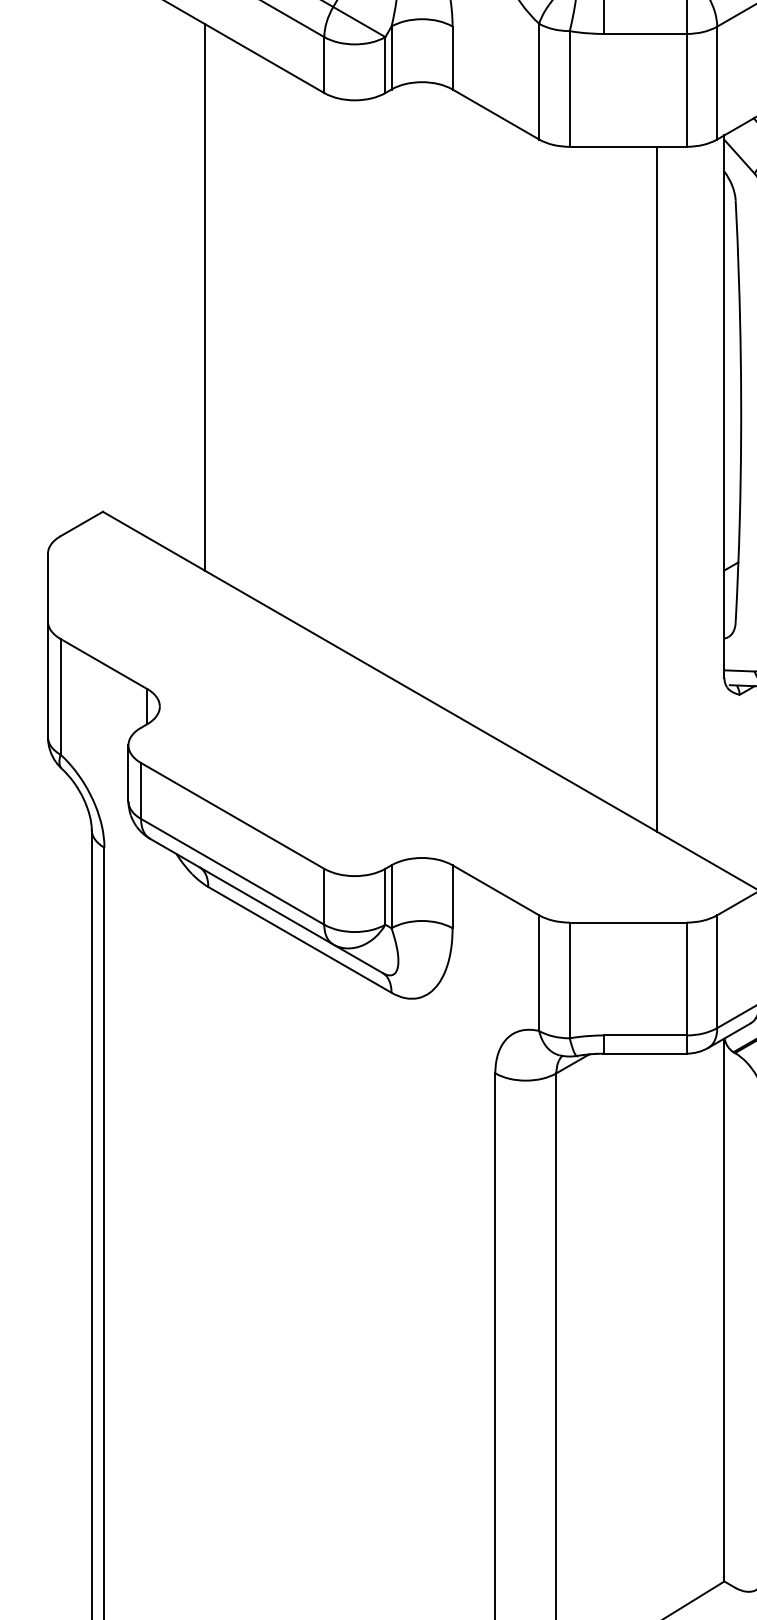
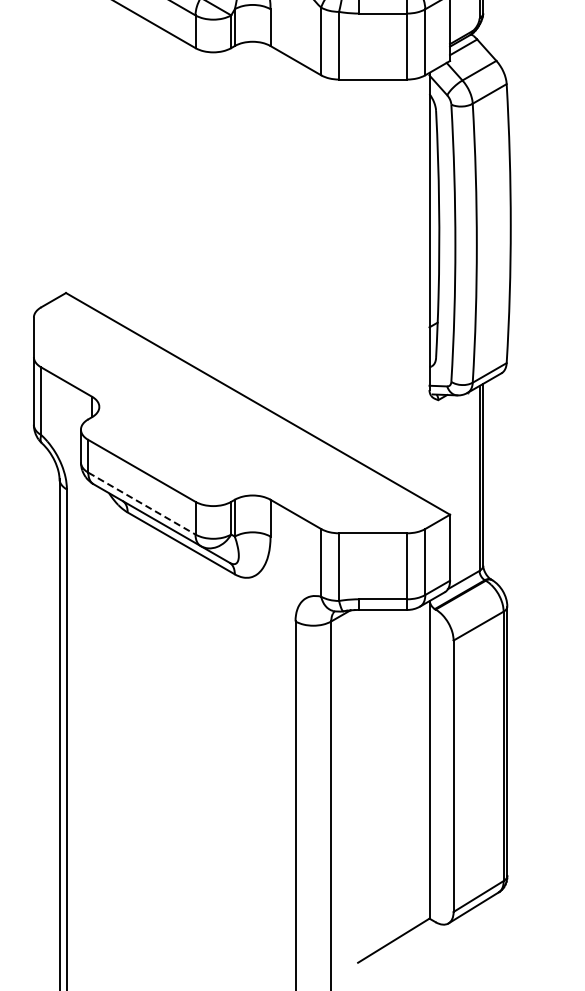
line: (204, 297) -> (125, 167), removed
line: (657, 488) -> (390, 279), removed
line: (231, 871) -> (141, 503), solid -> dashed

